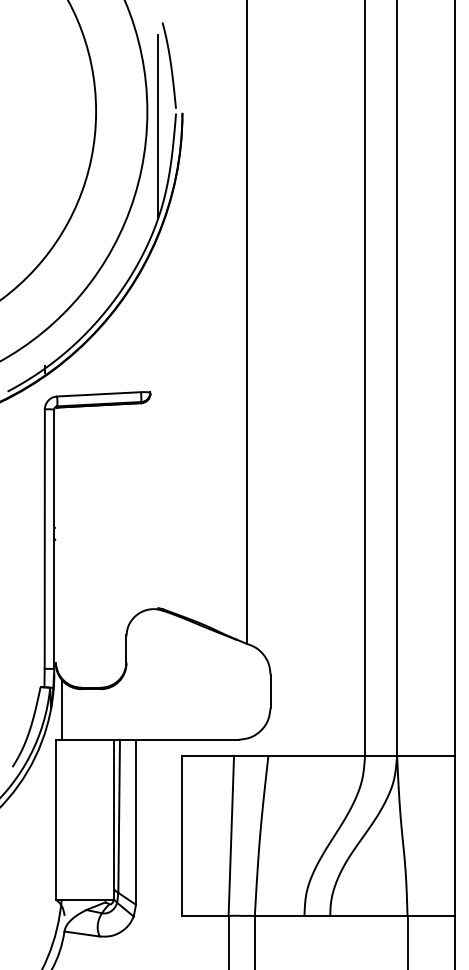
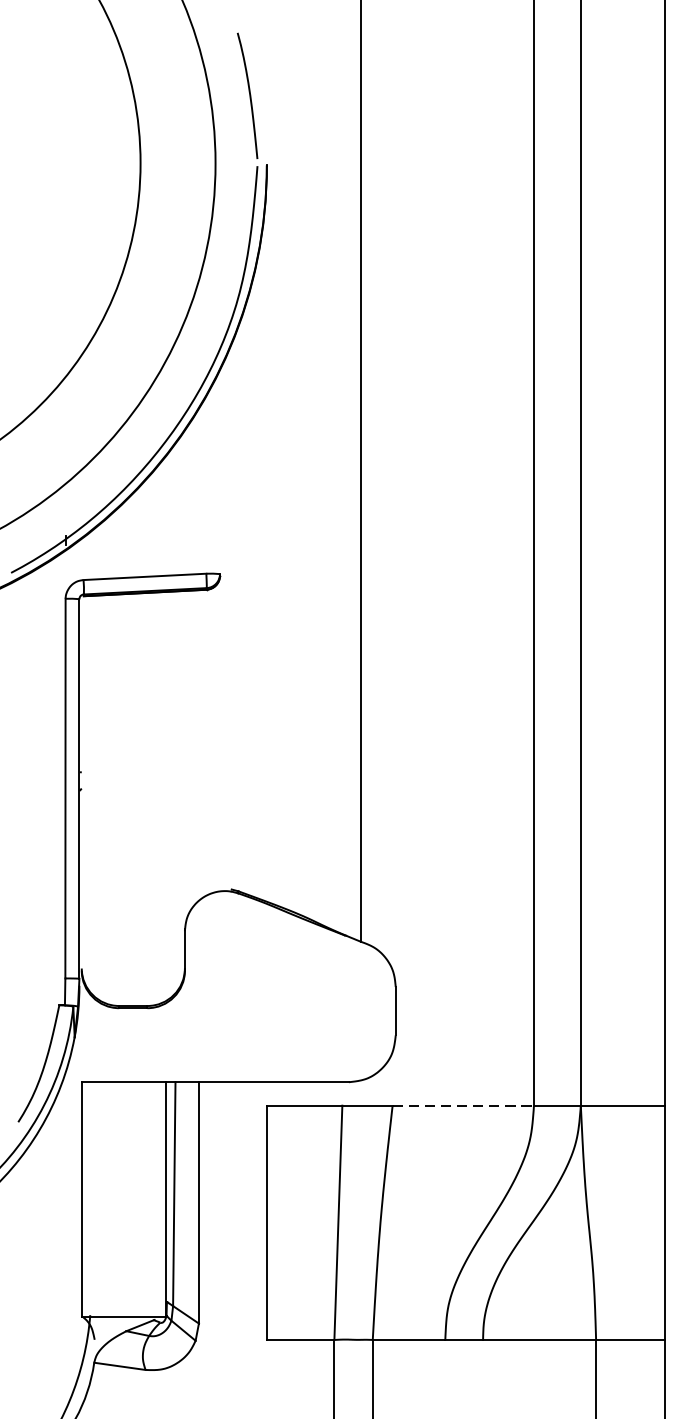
line: (158, 126) -> (231, 185), removed
line: (62, 709) -> (91, 1037), removed
line: (317, 755) -> (464, 1105), solid -> dashed

